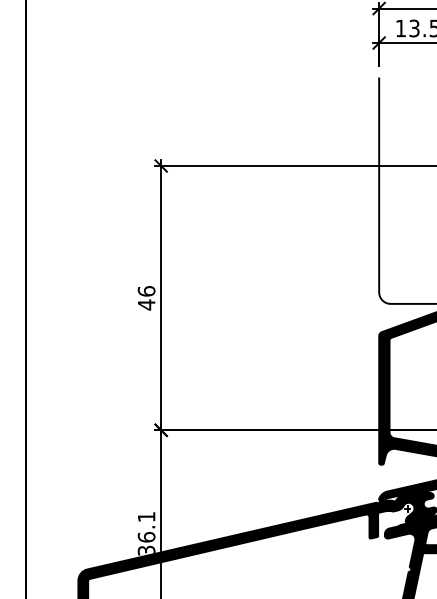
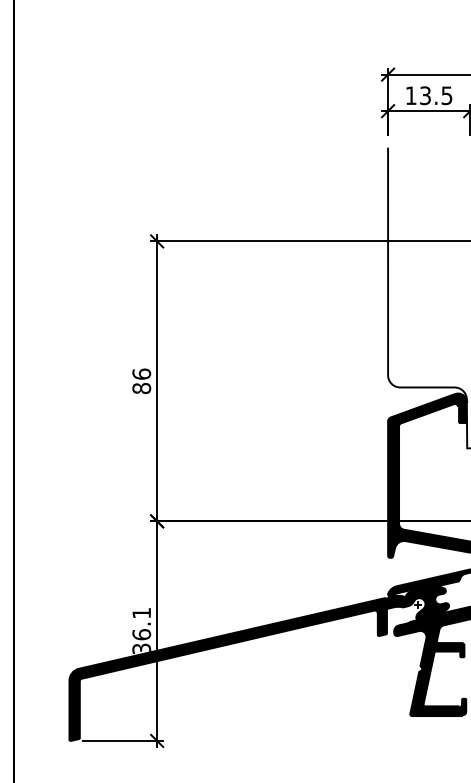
text: (146, 304) -> (141, 388), 46 -> 86

